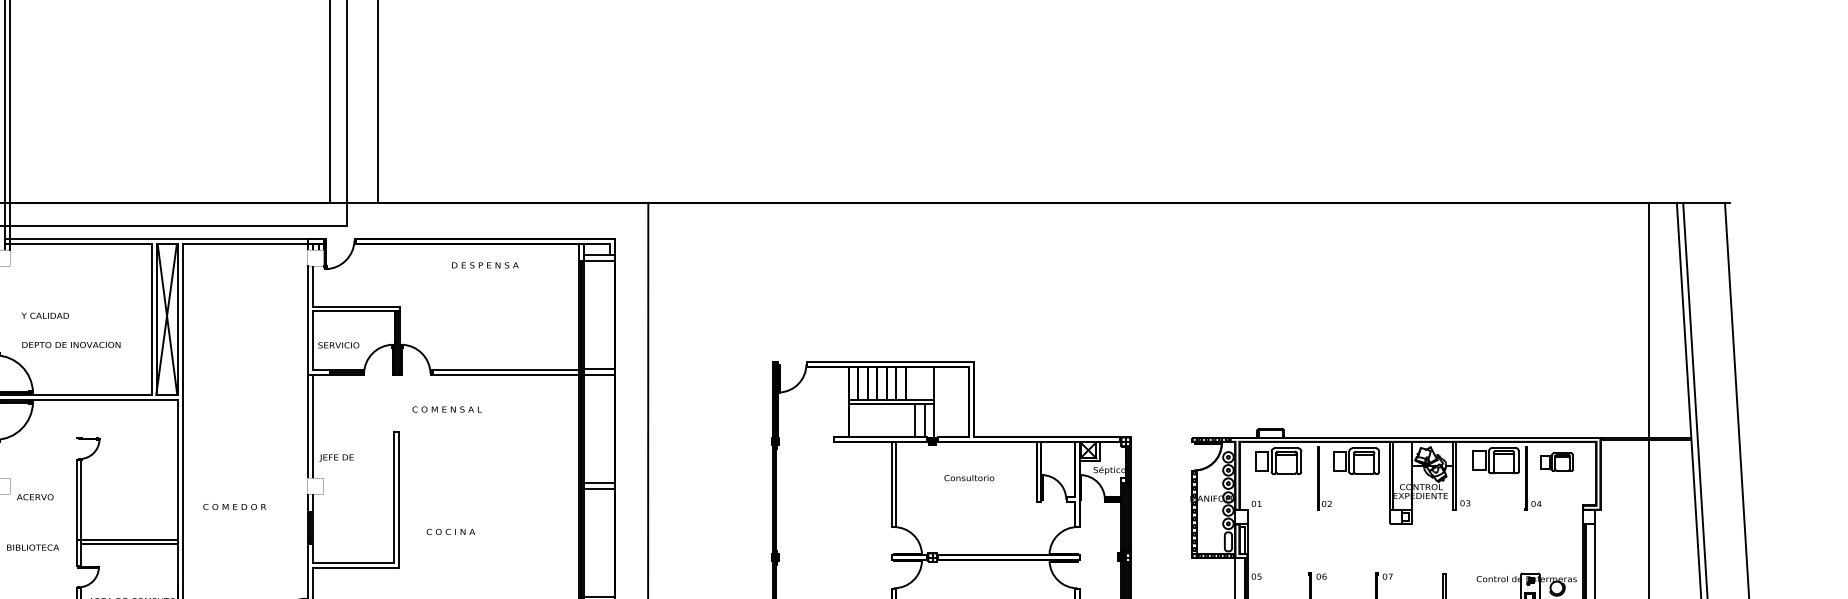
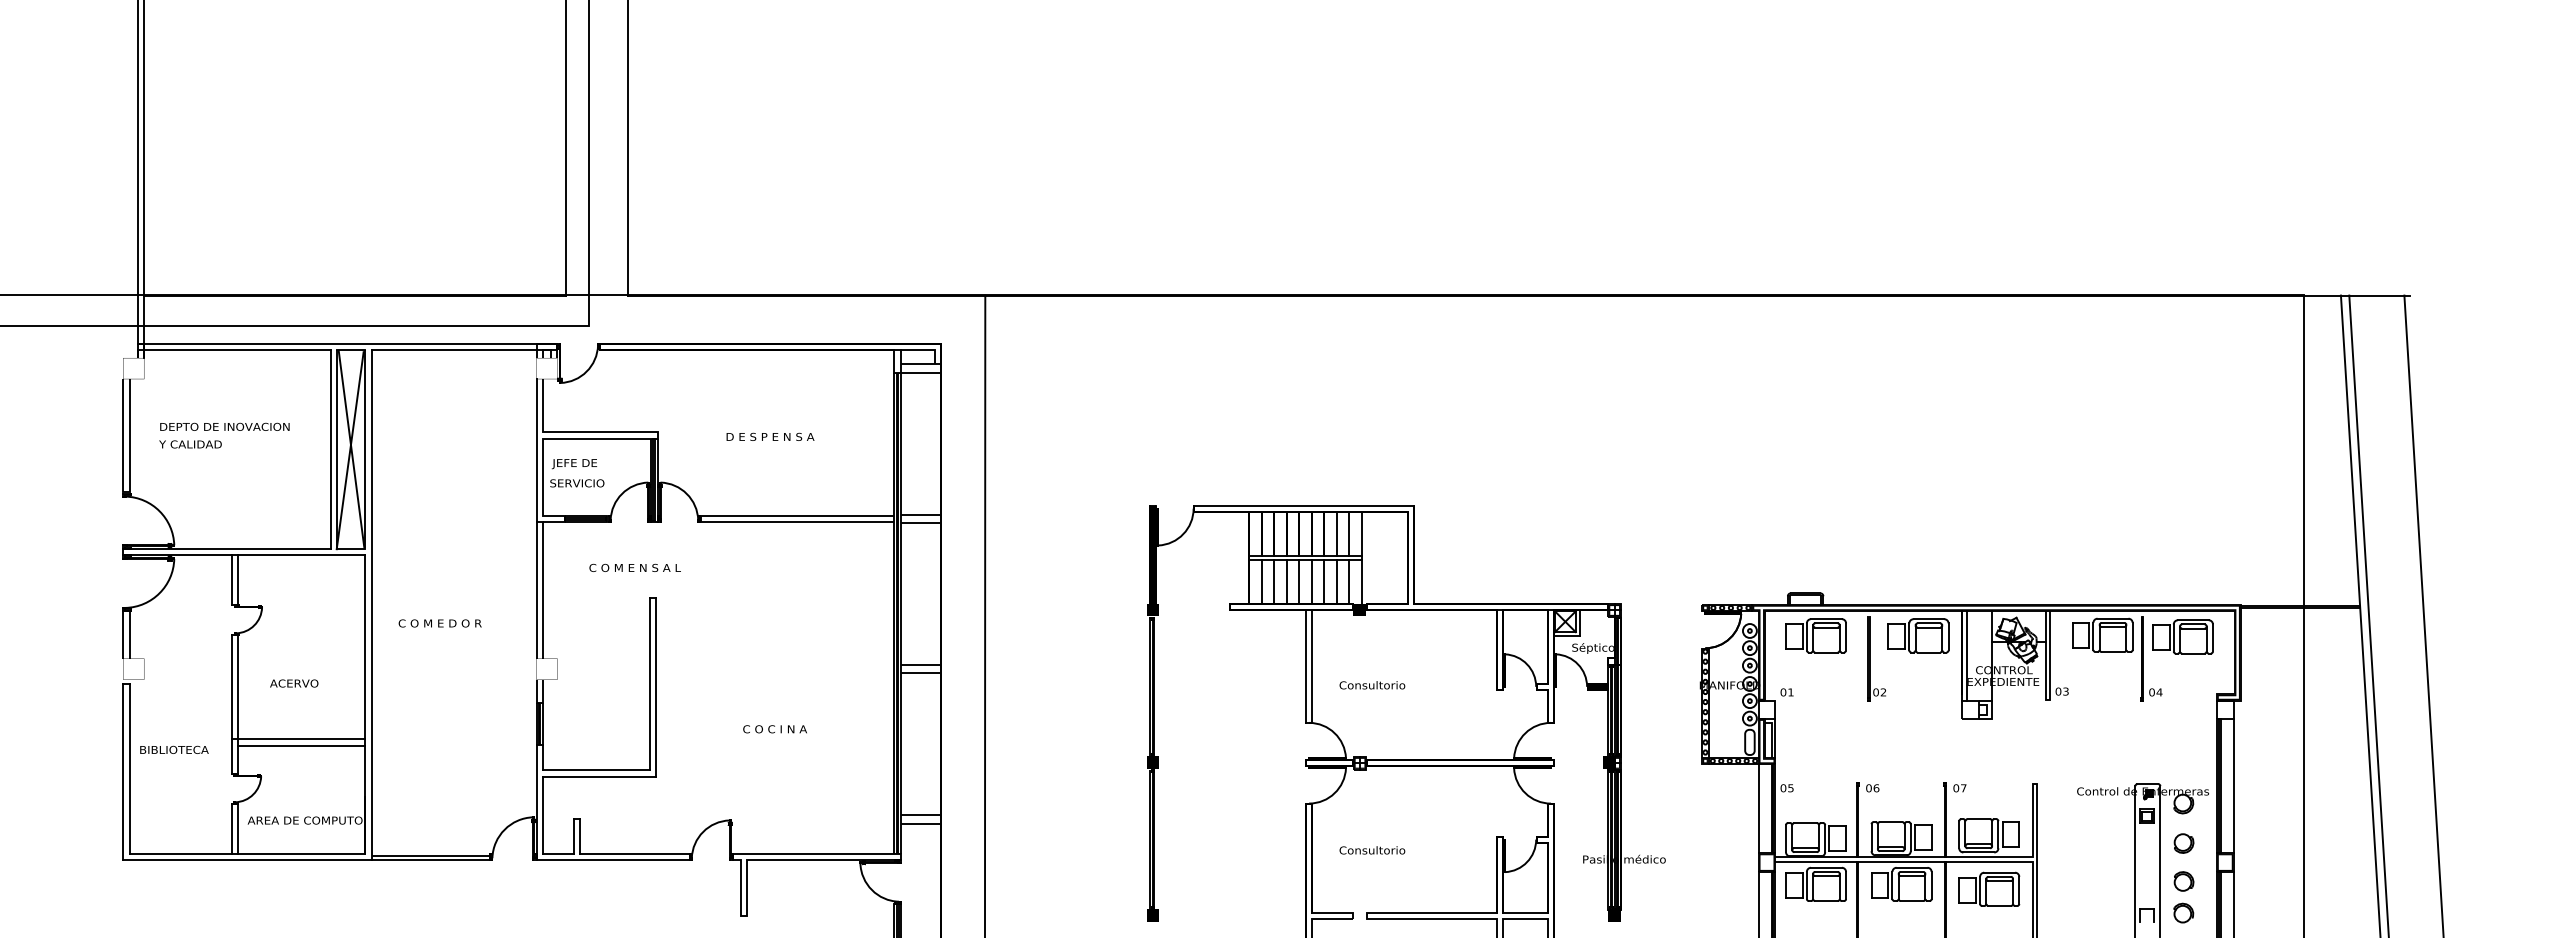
text: (485, 265) -> (770, 436), moved
text: (71, 344) -> (224, 426), moved
line: (914, 383) -> (1336, 533), added
line: (924, 383) -> (1349, 533), added
text: (446, 409) -> (634, 567), moved
line: (76, 419) -> (231, 580), added
line: (81, 419) -> (238, 580), added
line: (857, 420) -> (1261, 582), added
line: (867, 420) -> (1274, 582), added
line: (876, 420) -> (1286, 582), added
line: (886, 420) -> (1299, 582), added
line: (895, 420) -> (1311, 582), added
line: (905, 420) -> (1324, 582), added
text: (335, 458) -> (573, 464), moved
part: (1556, 461) -> (2182, 636), size x1.43
text: (969, 478) -> (1372, 685), moved
text: (35, 497) -> (294, 683), moved
text: (234, 507) -> (439, 623), moved
text: (450, 532) -> (774, 729), moved

